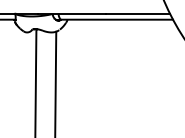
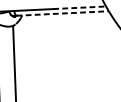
line: (138, 13) -> (80, 7), solid -> dashed
line: (117, 19) -> (63, 13), solid -> dashed

